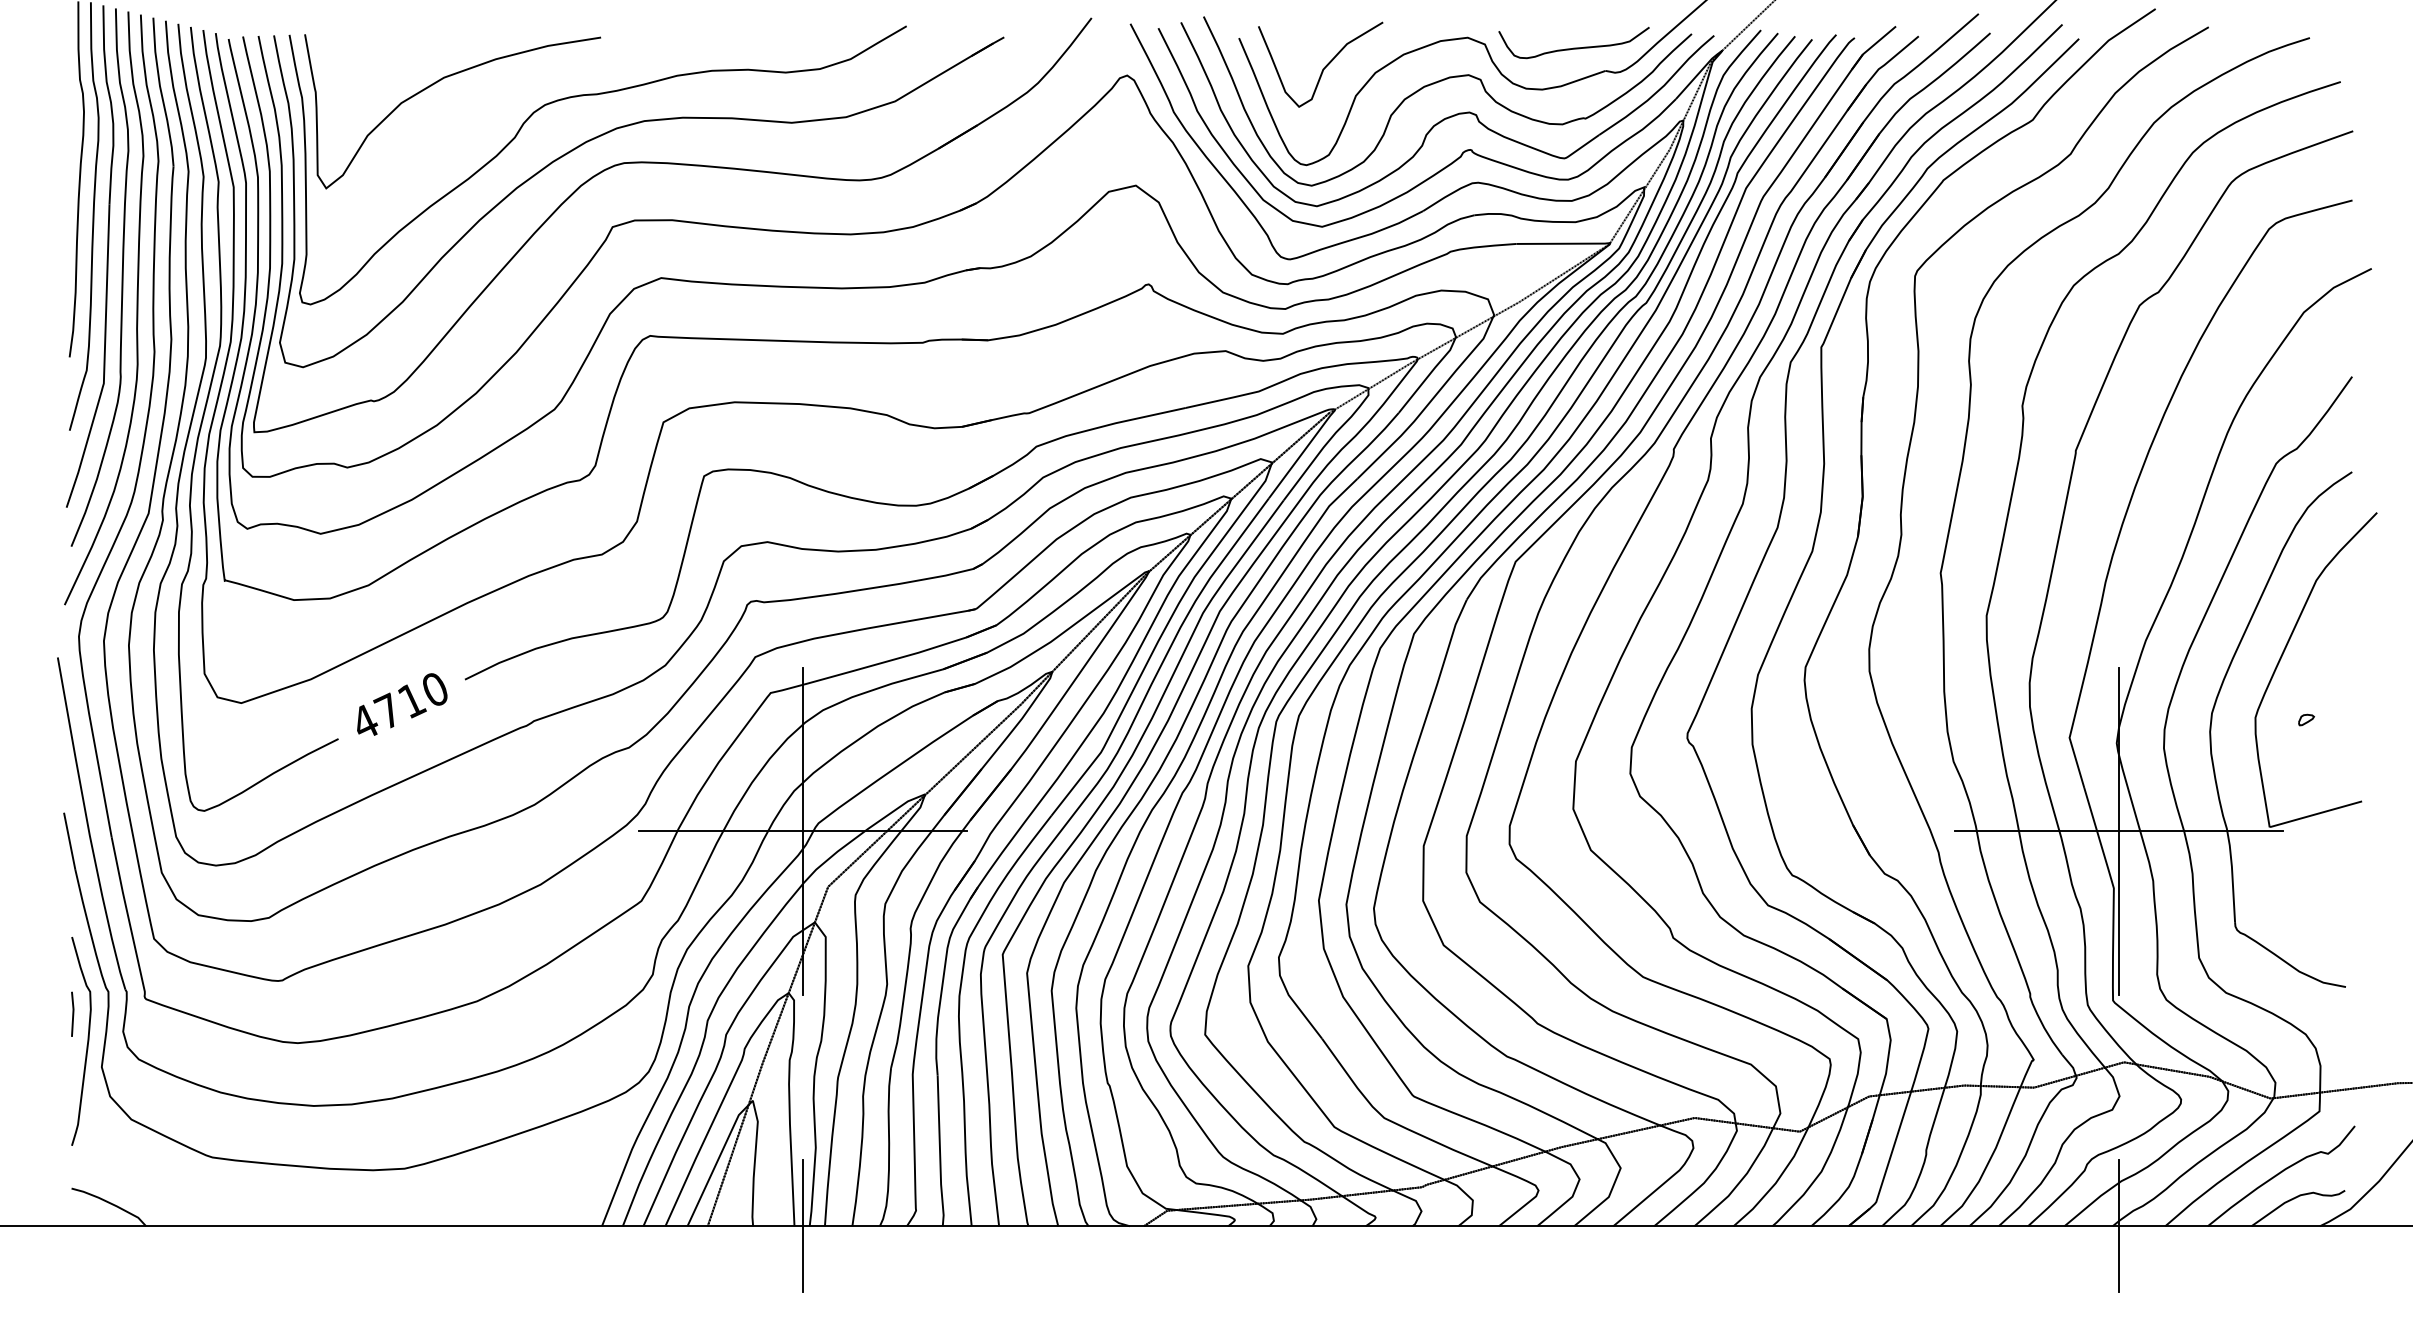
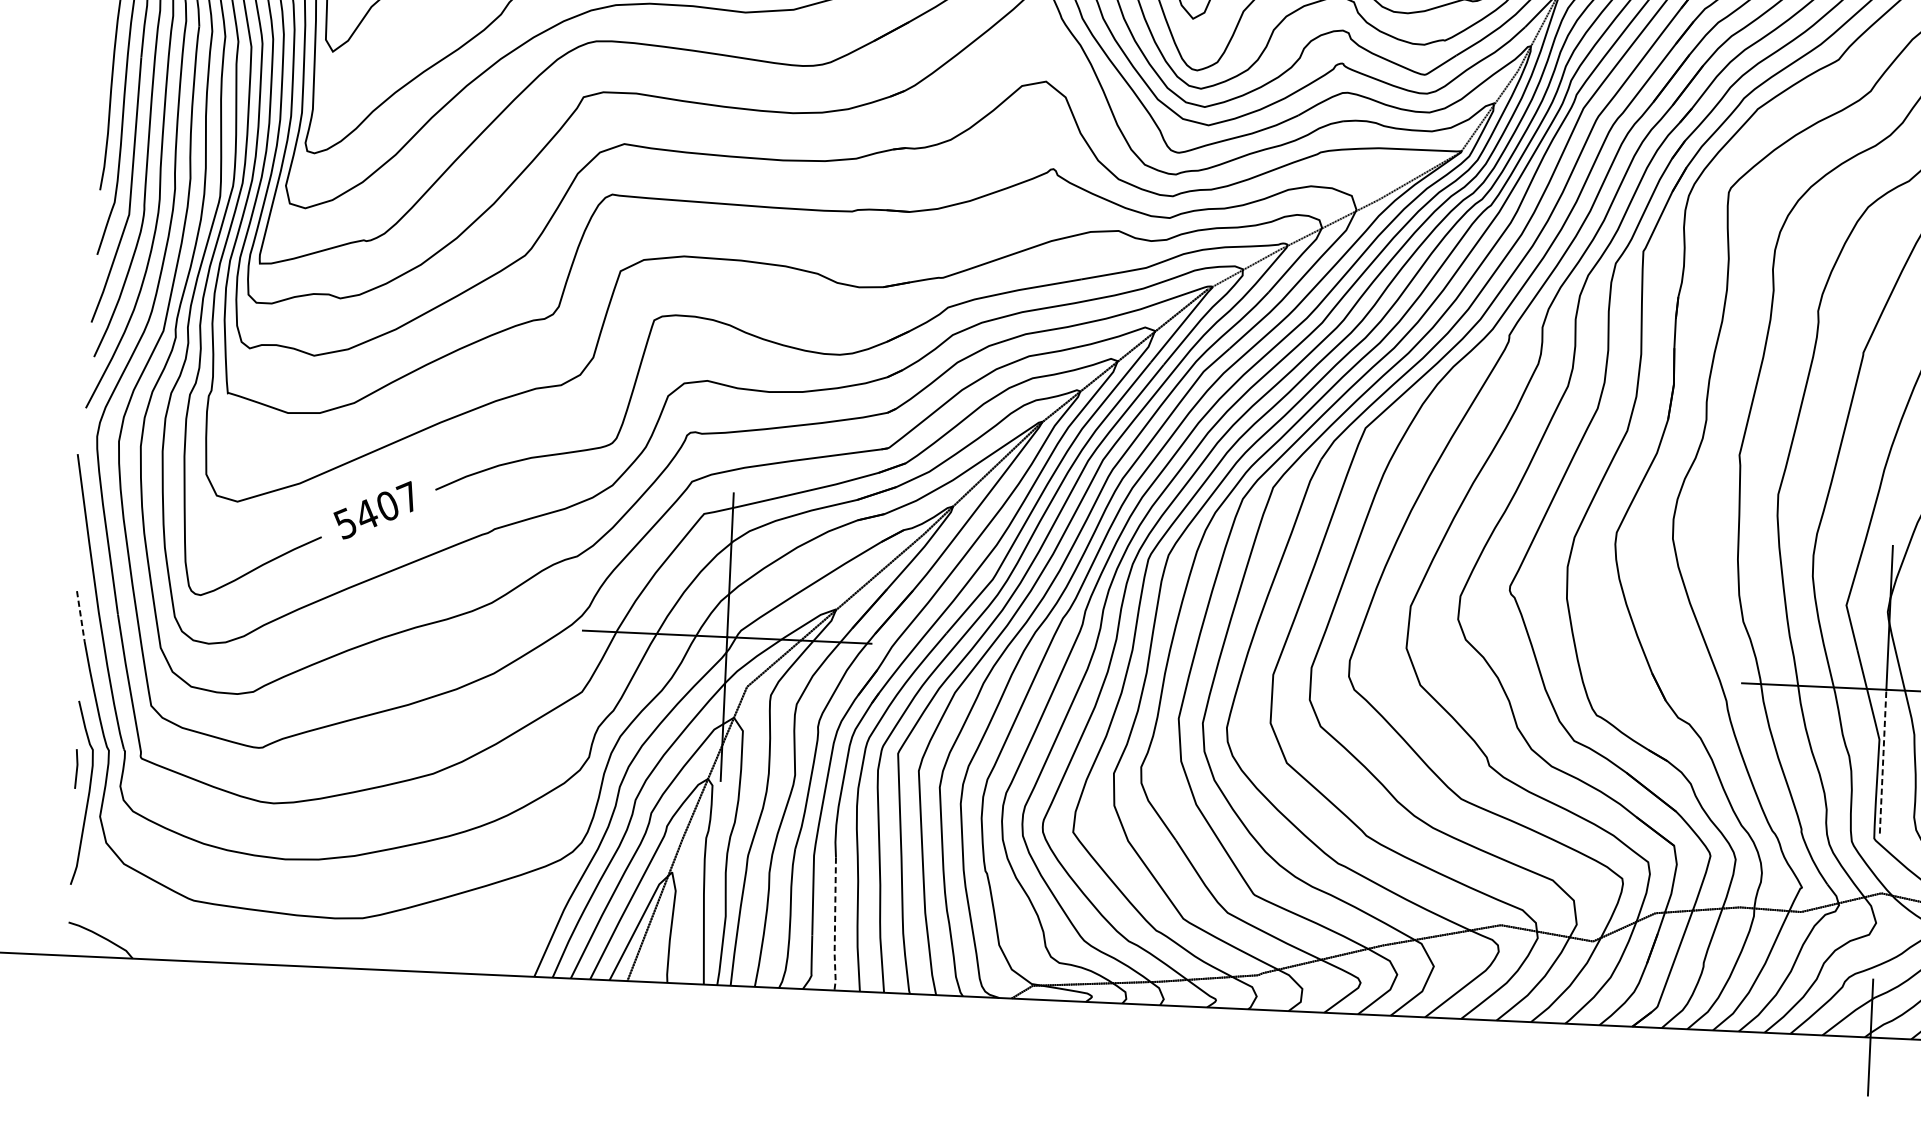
text: (398, 705) -> (375, 510), 4710 -> 5407
line: (69, 841) -> (80, 616), solid -> dashed
line: (2119, 913) -> (1883, 762), solid -> dashed
line: (940, 1152) -> (835, 925), solid -> dashed
line: (803, 1226) -> (711, 985), removed

